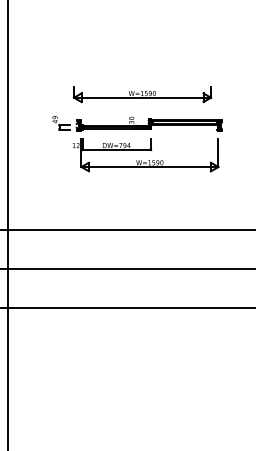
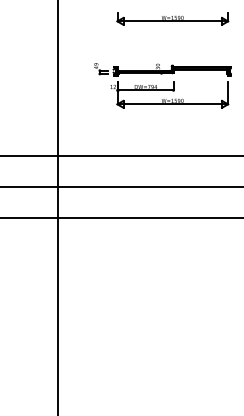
part: (142, 94) -> (172, 18), moved

